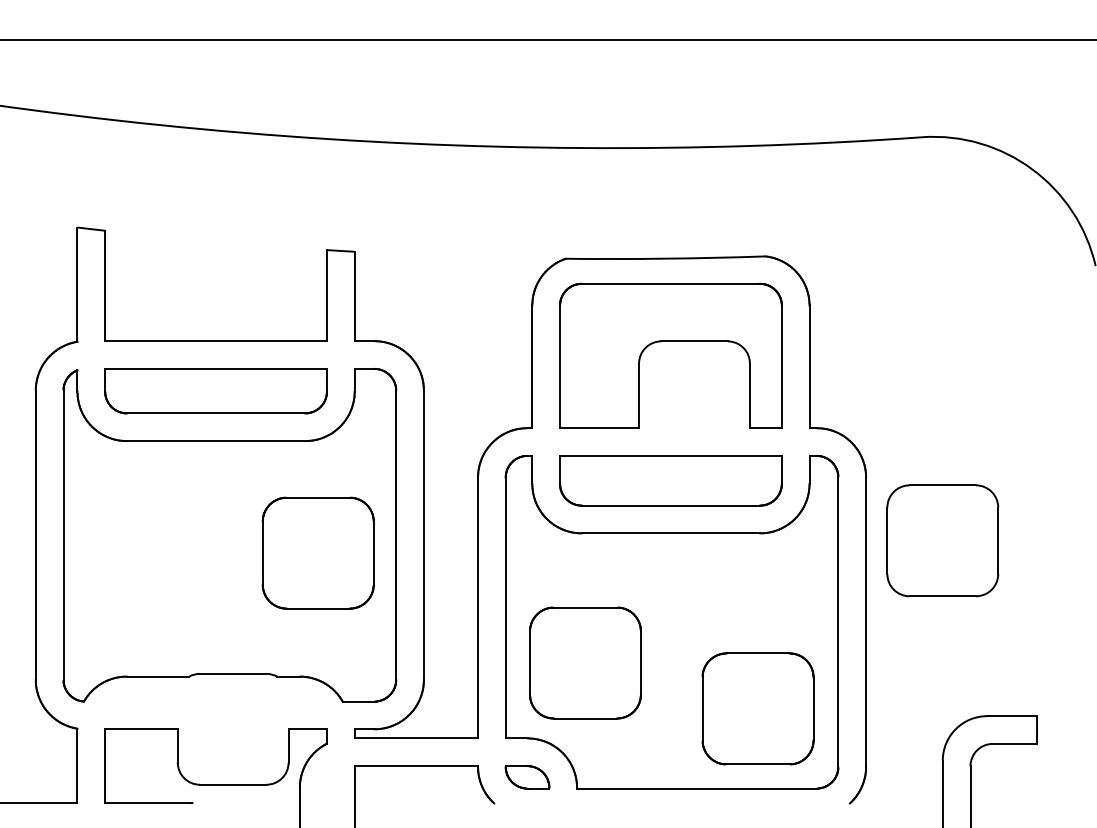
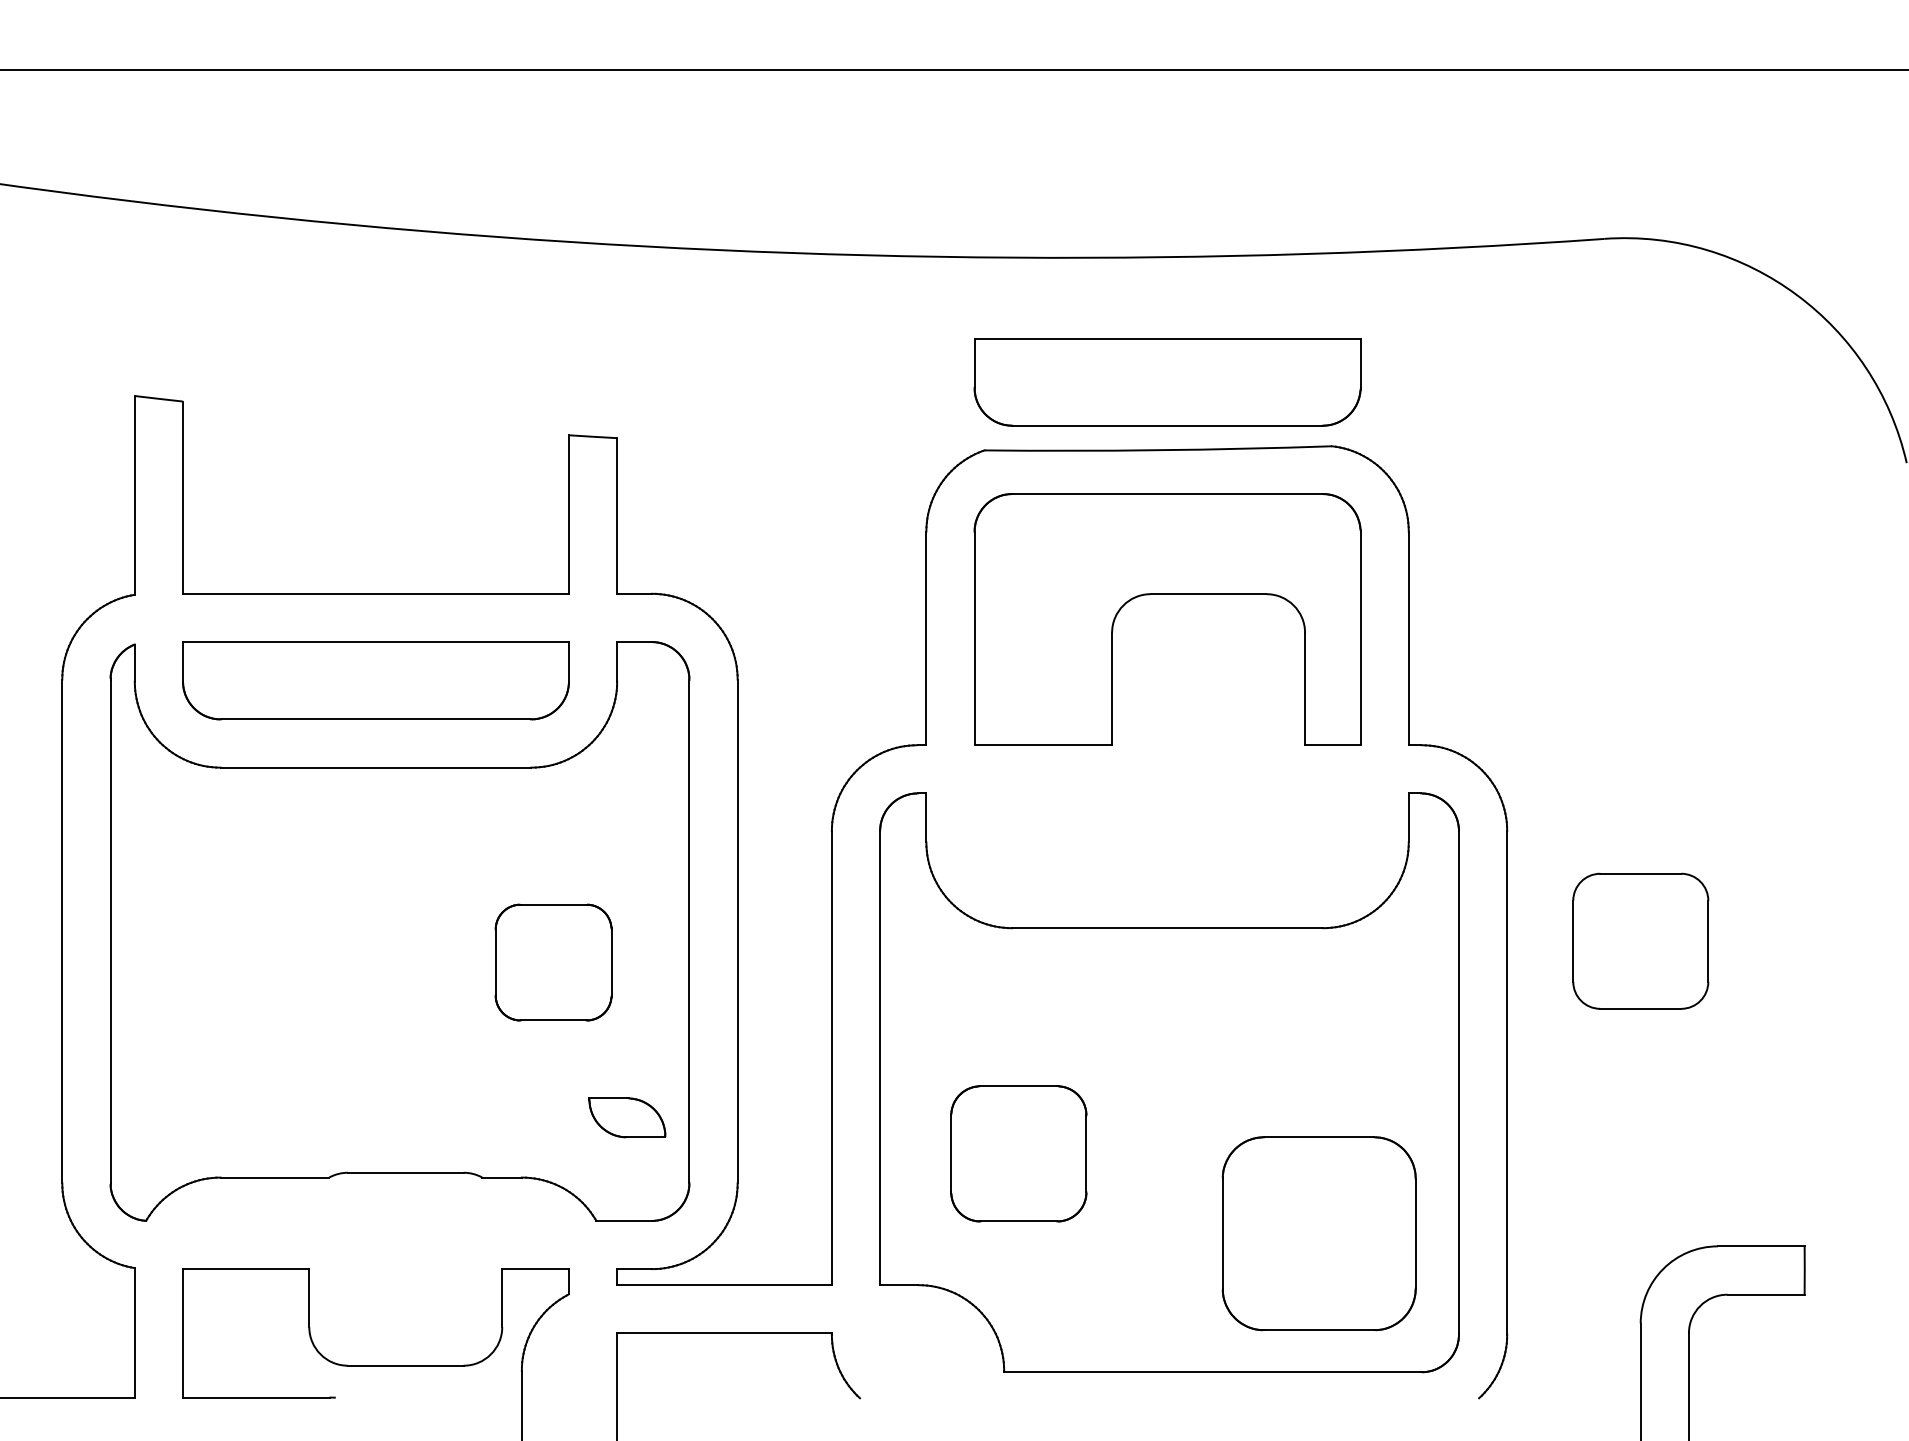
part: (670, 480) -> (1166, 382), moved
part: (942, 540) -> (1640, 940), size x0.7
part: (317, 552) -> (552, 961), size x0.6
part: (585, 662) -> (1018, 1152), size x0.7
part: (527, 777) -> (627, 1118), moved

